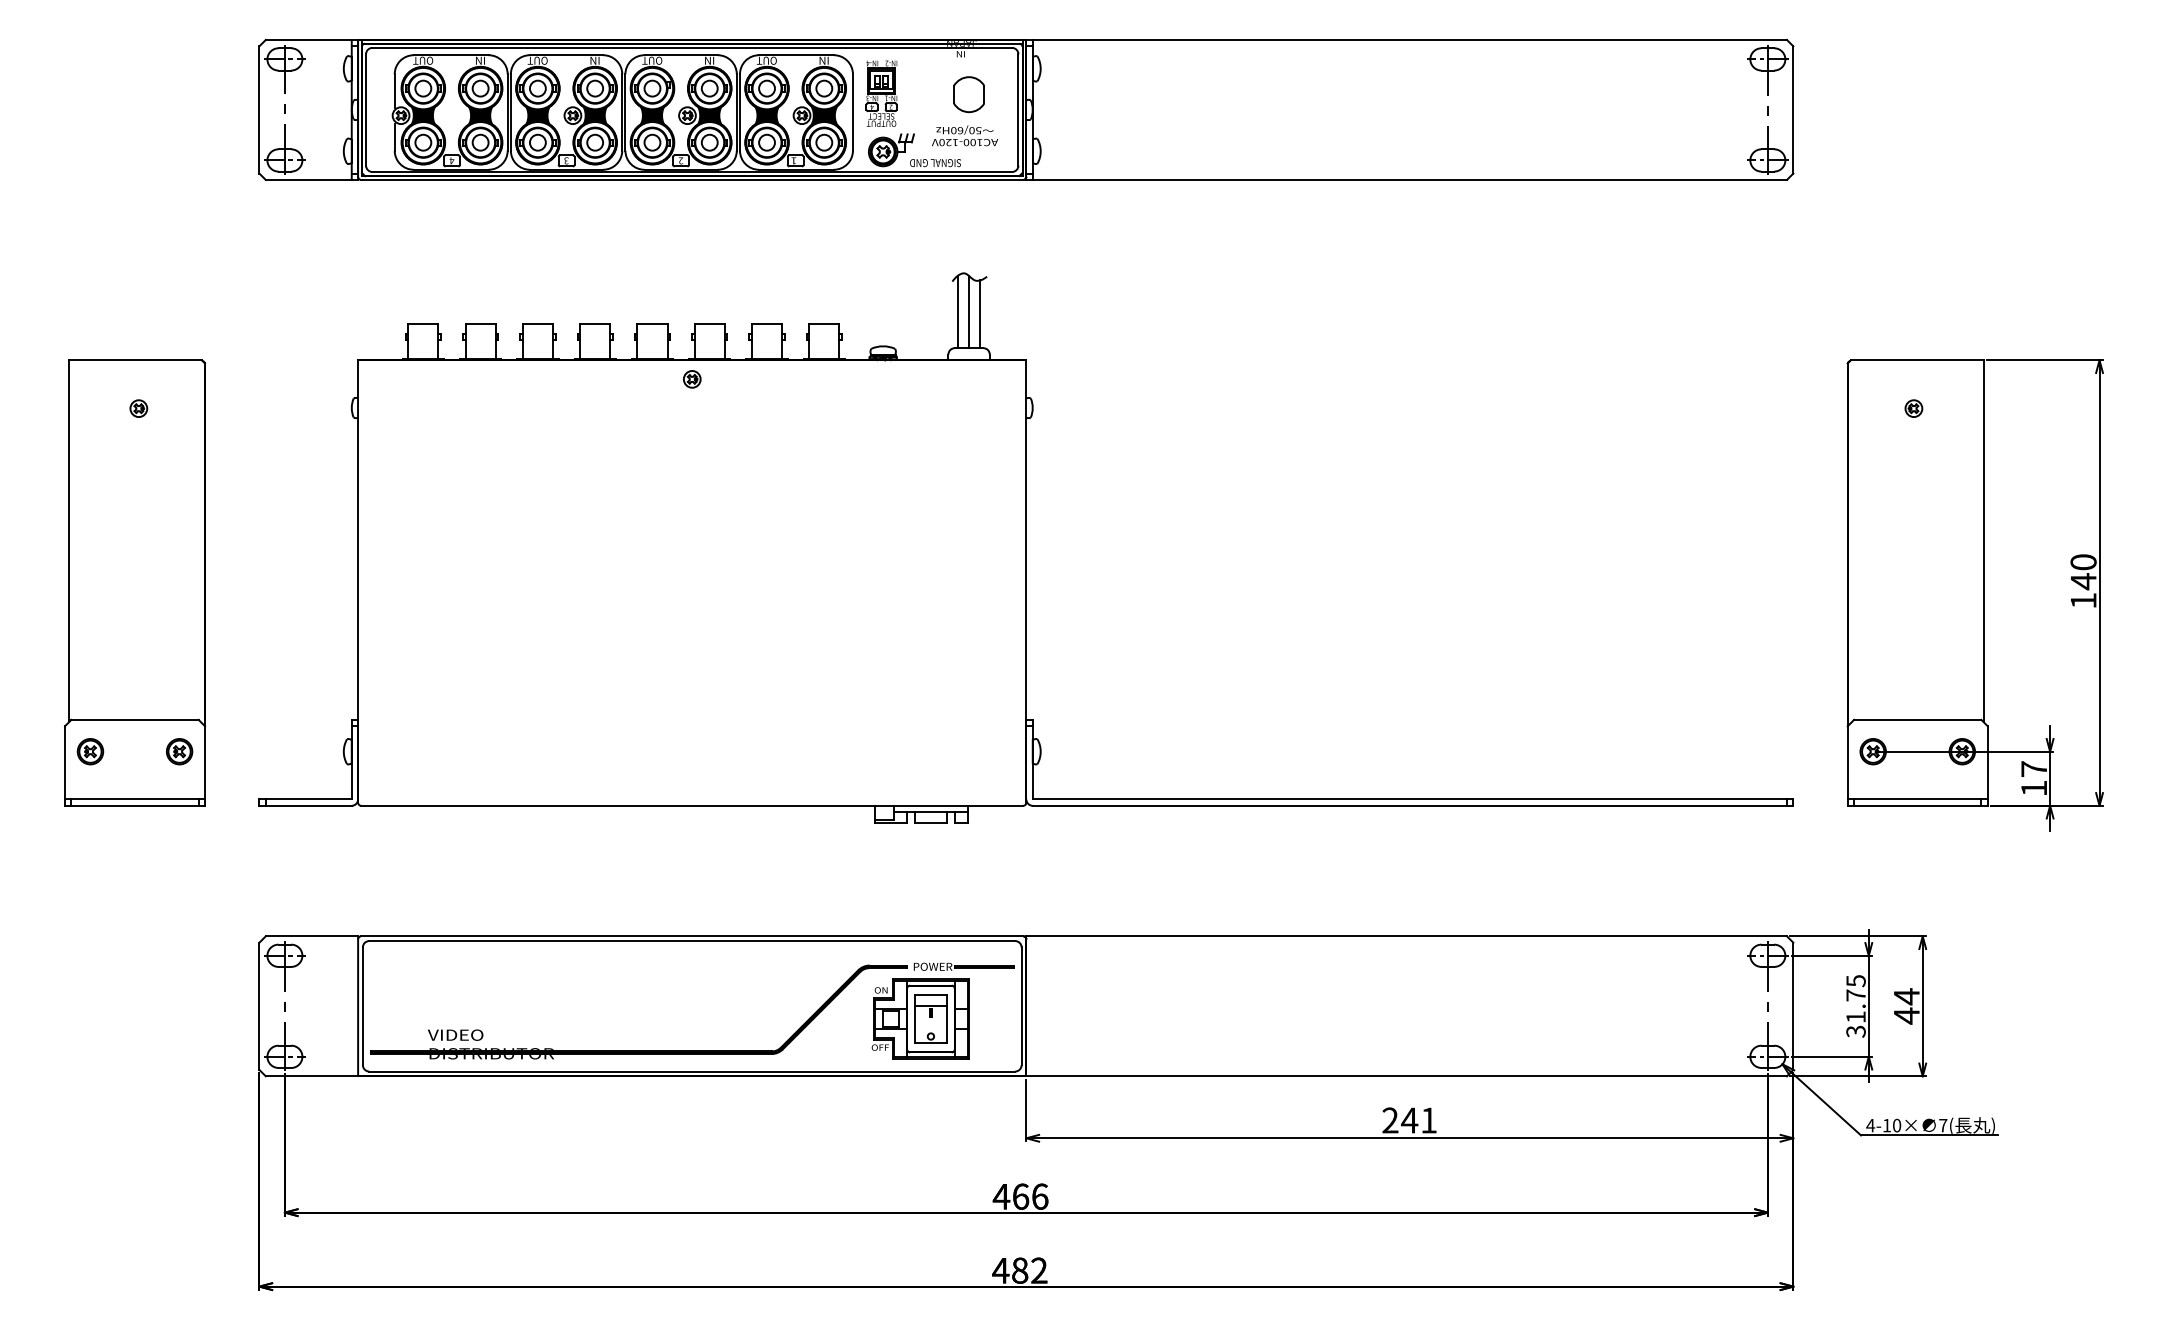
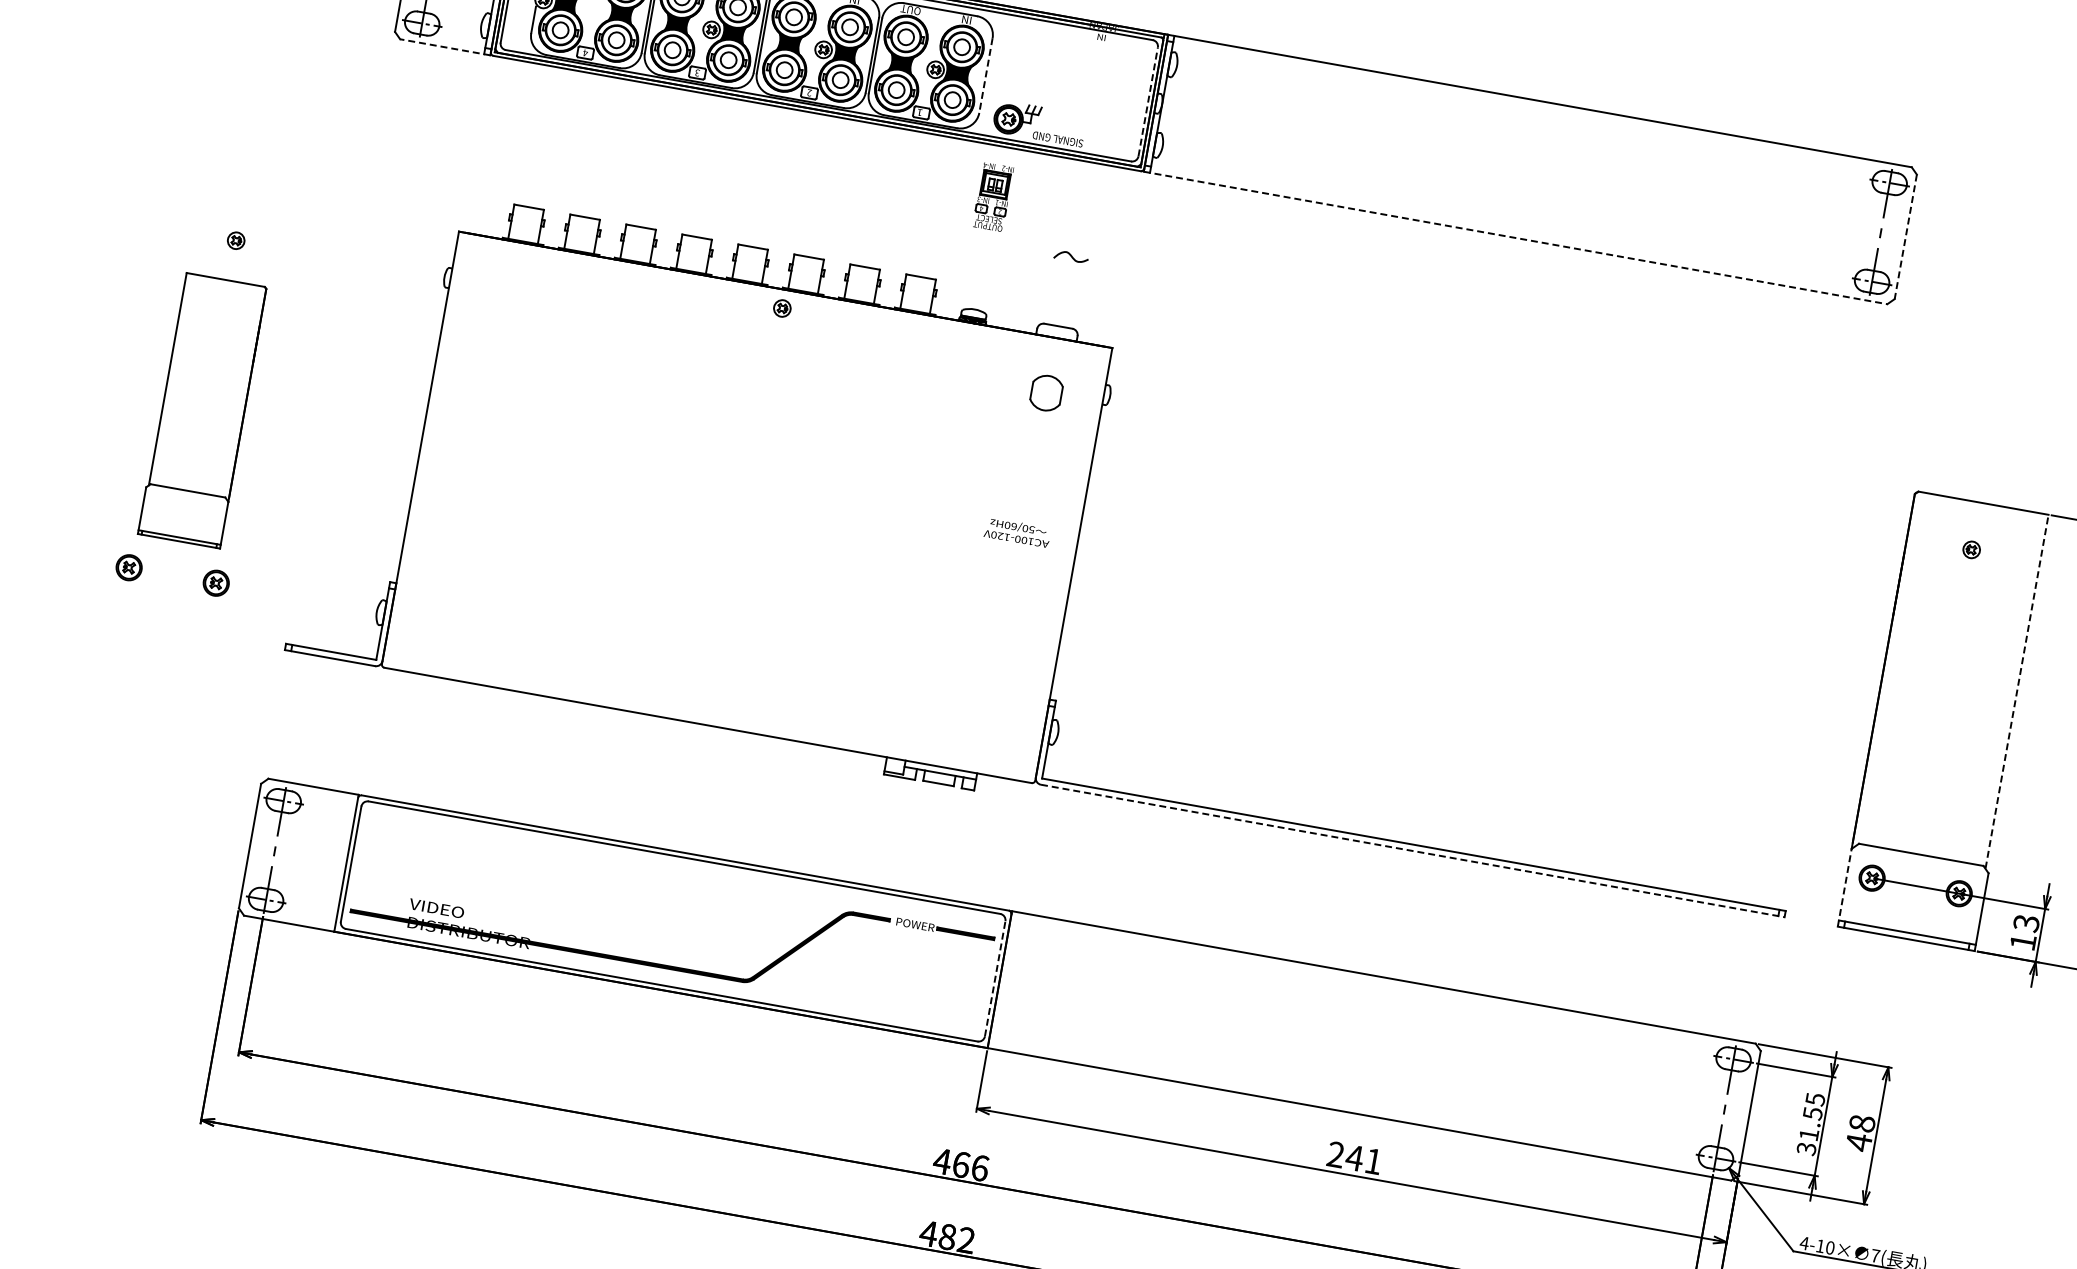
part: (881, 93) -> (993, 196), moved
part: (968, 94) -> (1045, 392), moved
line: (1018, 109) -> (1148, 101), solid -> dashed
line: (1793, 109) -> (1906, 236), solid -> dashed
line: (852, 113) -> (985, 76), solid -> dashed
text: (965, 135) -> (1018, 532), moved
line: (311, 179) -> (444, 46), solid -> dashed
line: (1407, 179) -> (1516, 237), solid -> dashed
line: (957, 311) -> (1053, 288), removed
line: (969, 312) -> (1065, 291), removed
line: (980, 314) -> (1075, 295), removed
line: (1983, 541) -> (2016, 691), solid -> dashed
part: (135, 582) -> (202, 410), size x0.6
line: (1847, 766) -> (1844, 888), solid -> dashed
text: (2034, 769) -> (2026, 923), 17 -> 13
line: (1413, 805) -> (1413, 850), solid -> dashed
text: (1855, 995) -> (1812, 1113), 31.75 -> 31.55
text: (1906, 996) -> (1862, 1123), 44 -> 48
line: (1021, 1006) -> (995, 978), solid -> dashed
part: (920, 1018) -> (894, 973), removed

